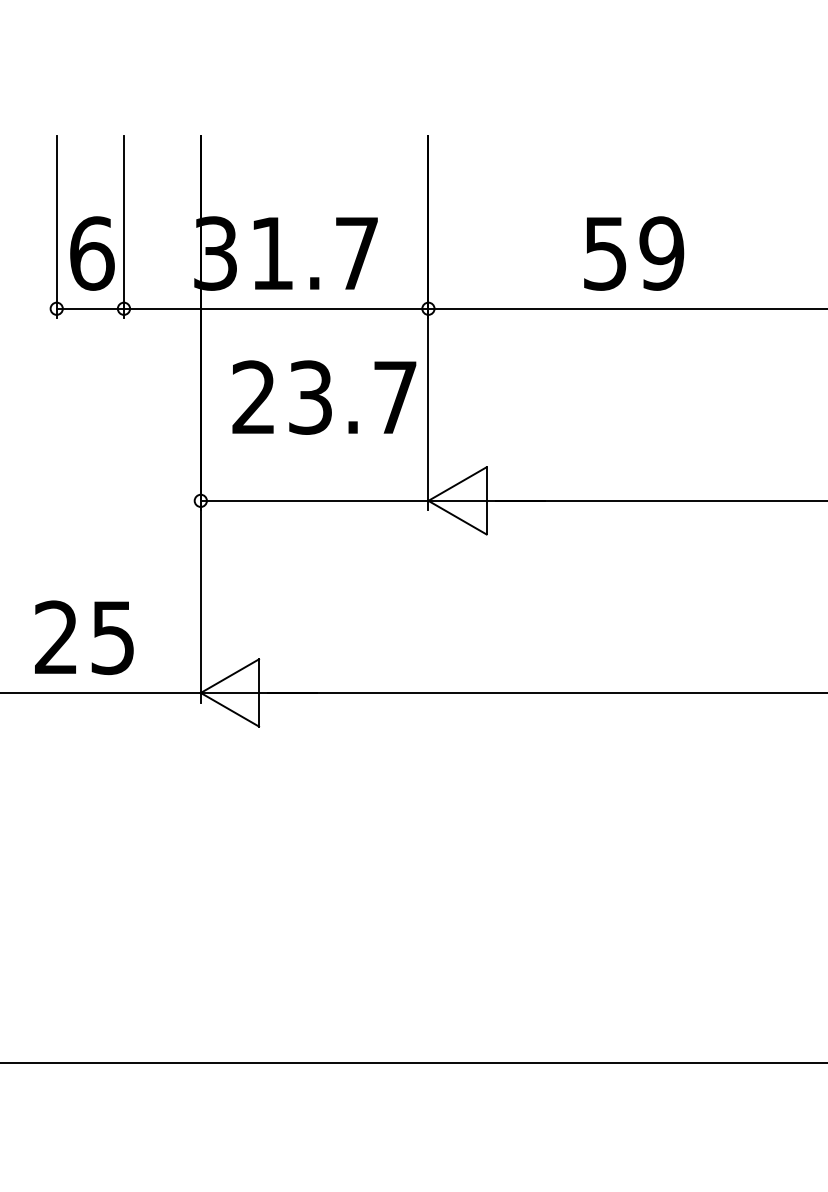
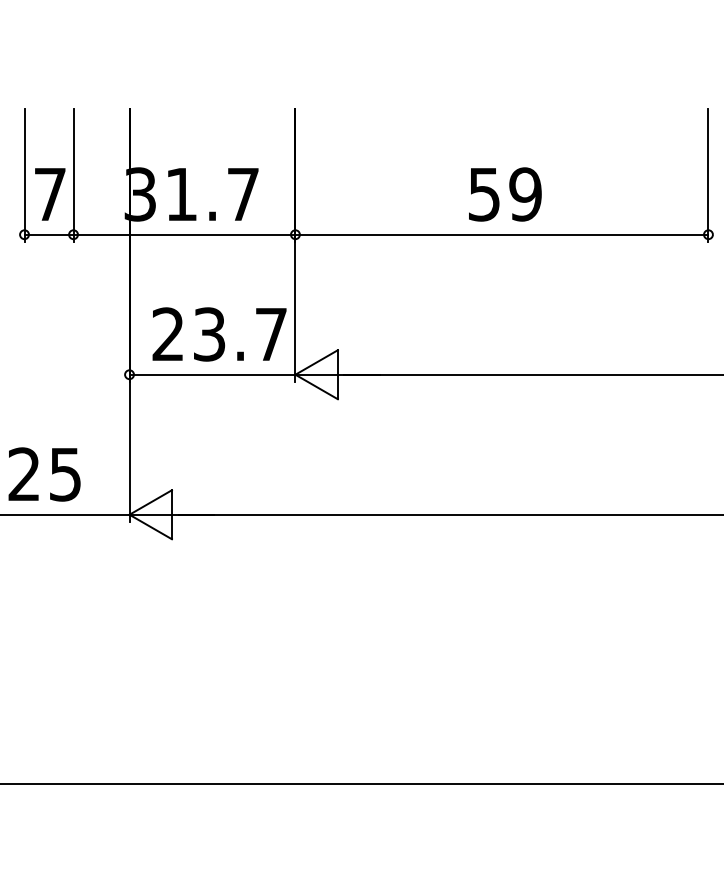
text: (92, 253) -> (50, 194), 6 -> 7
text: (634, 253) -> (505, 194), moved
text: (324, 397) -> (219, 334), moved

